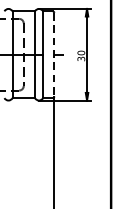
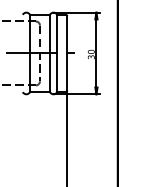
line: (54, 54) -> (67, 53), dashed -> solid

